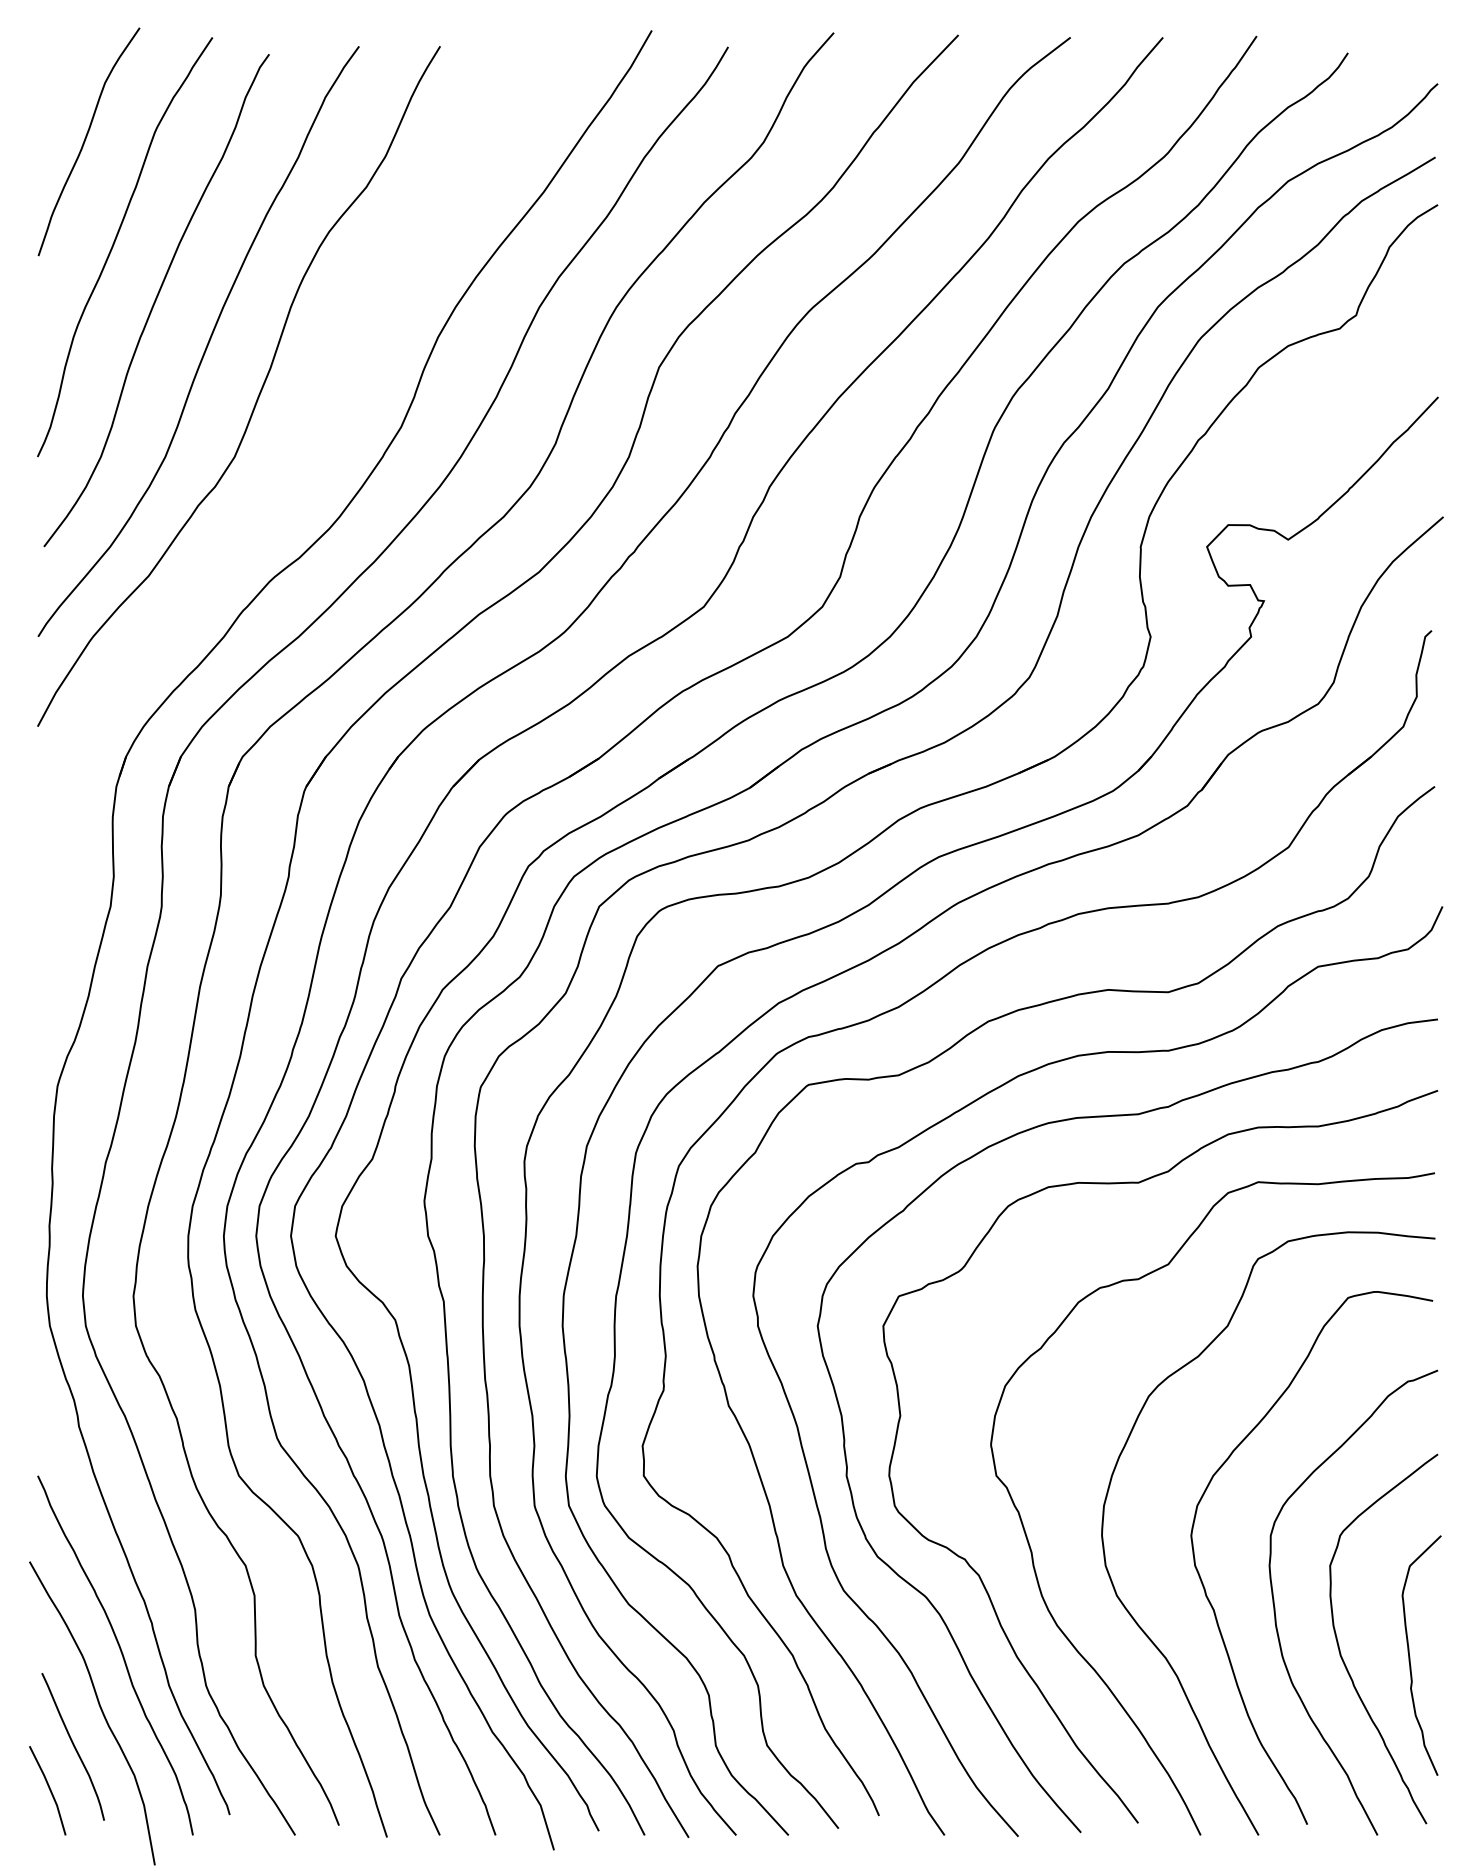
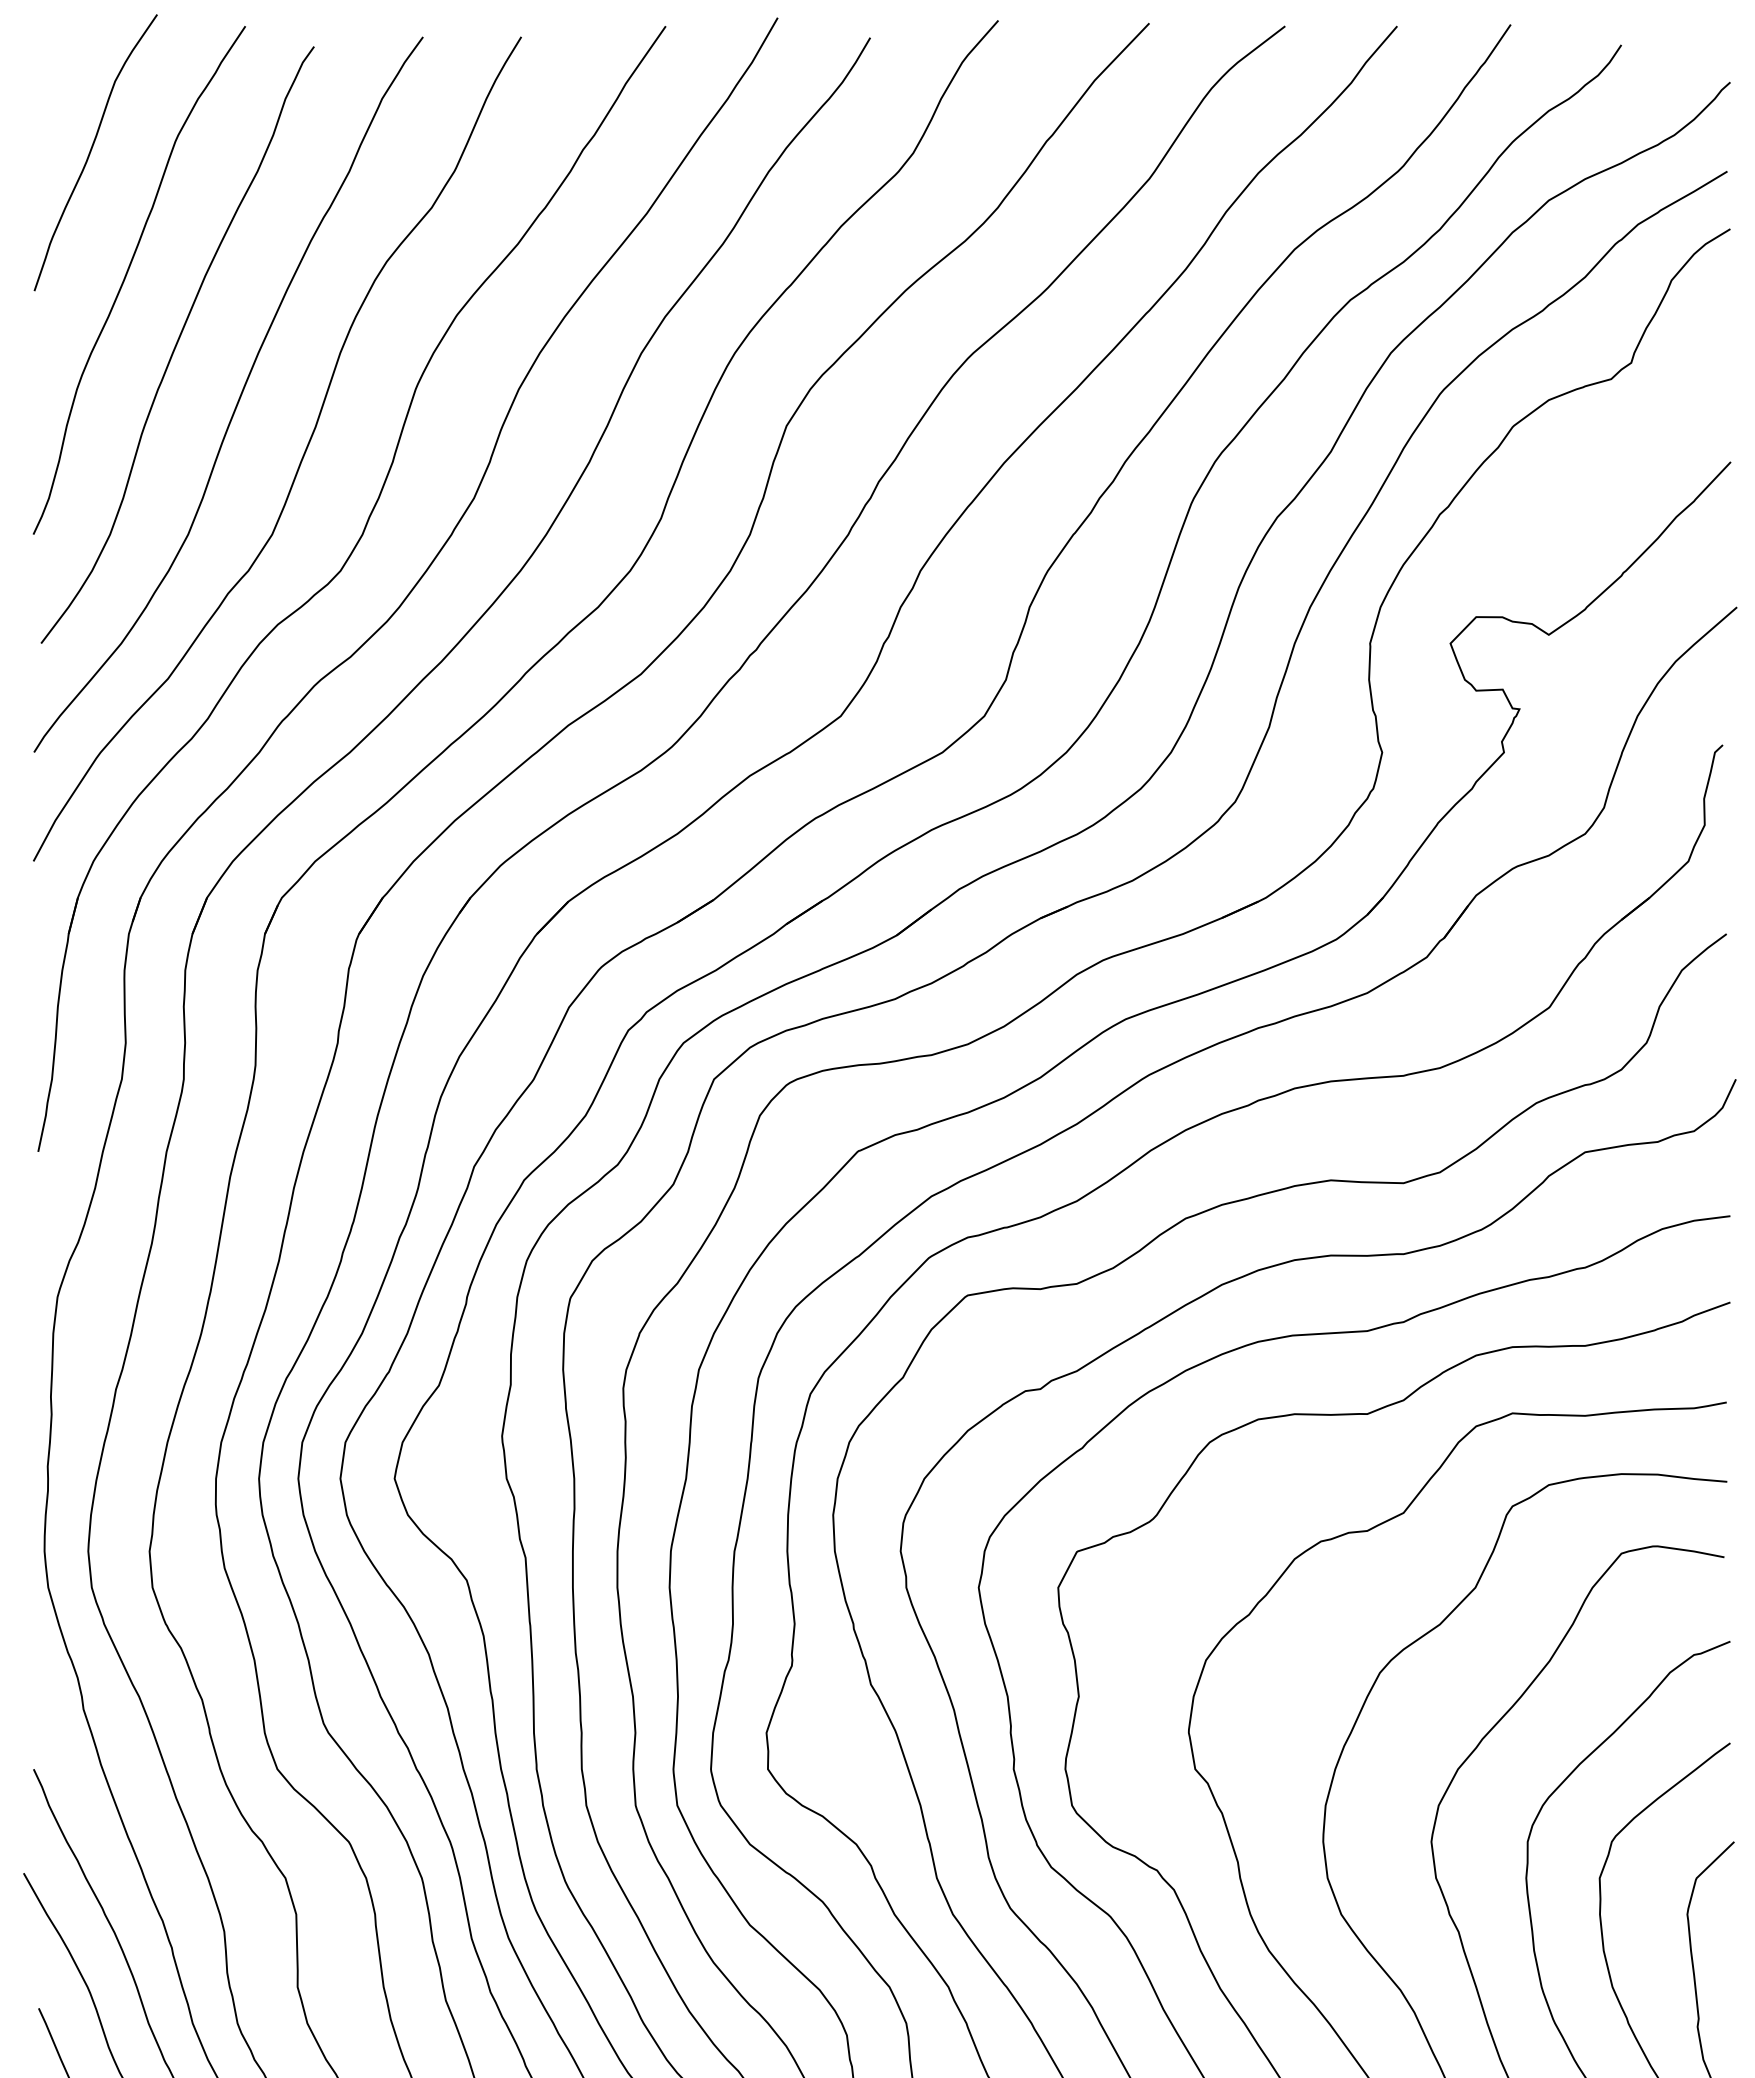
part: (289, 490) -> (338, 575), added

